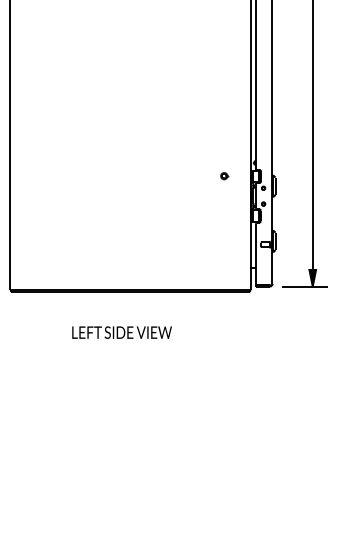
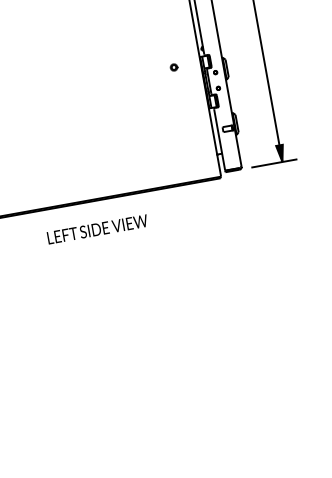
text: (121, 332) -> (97, 229), moved

